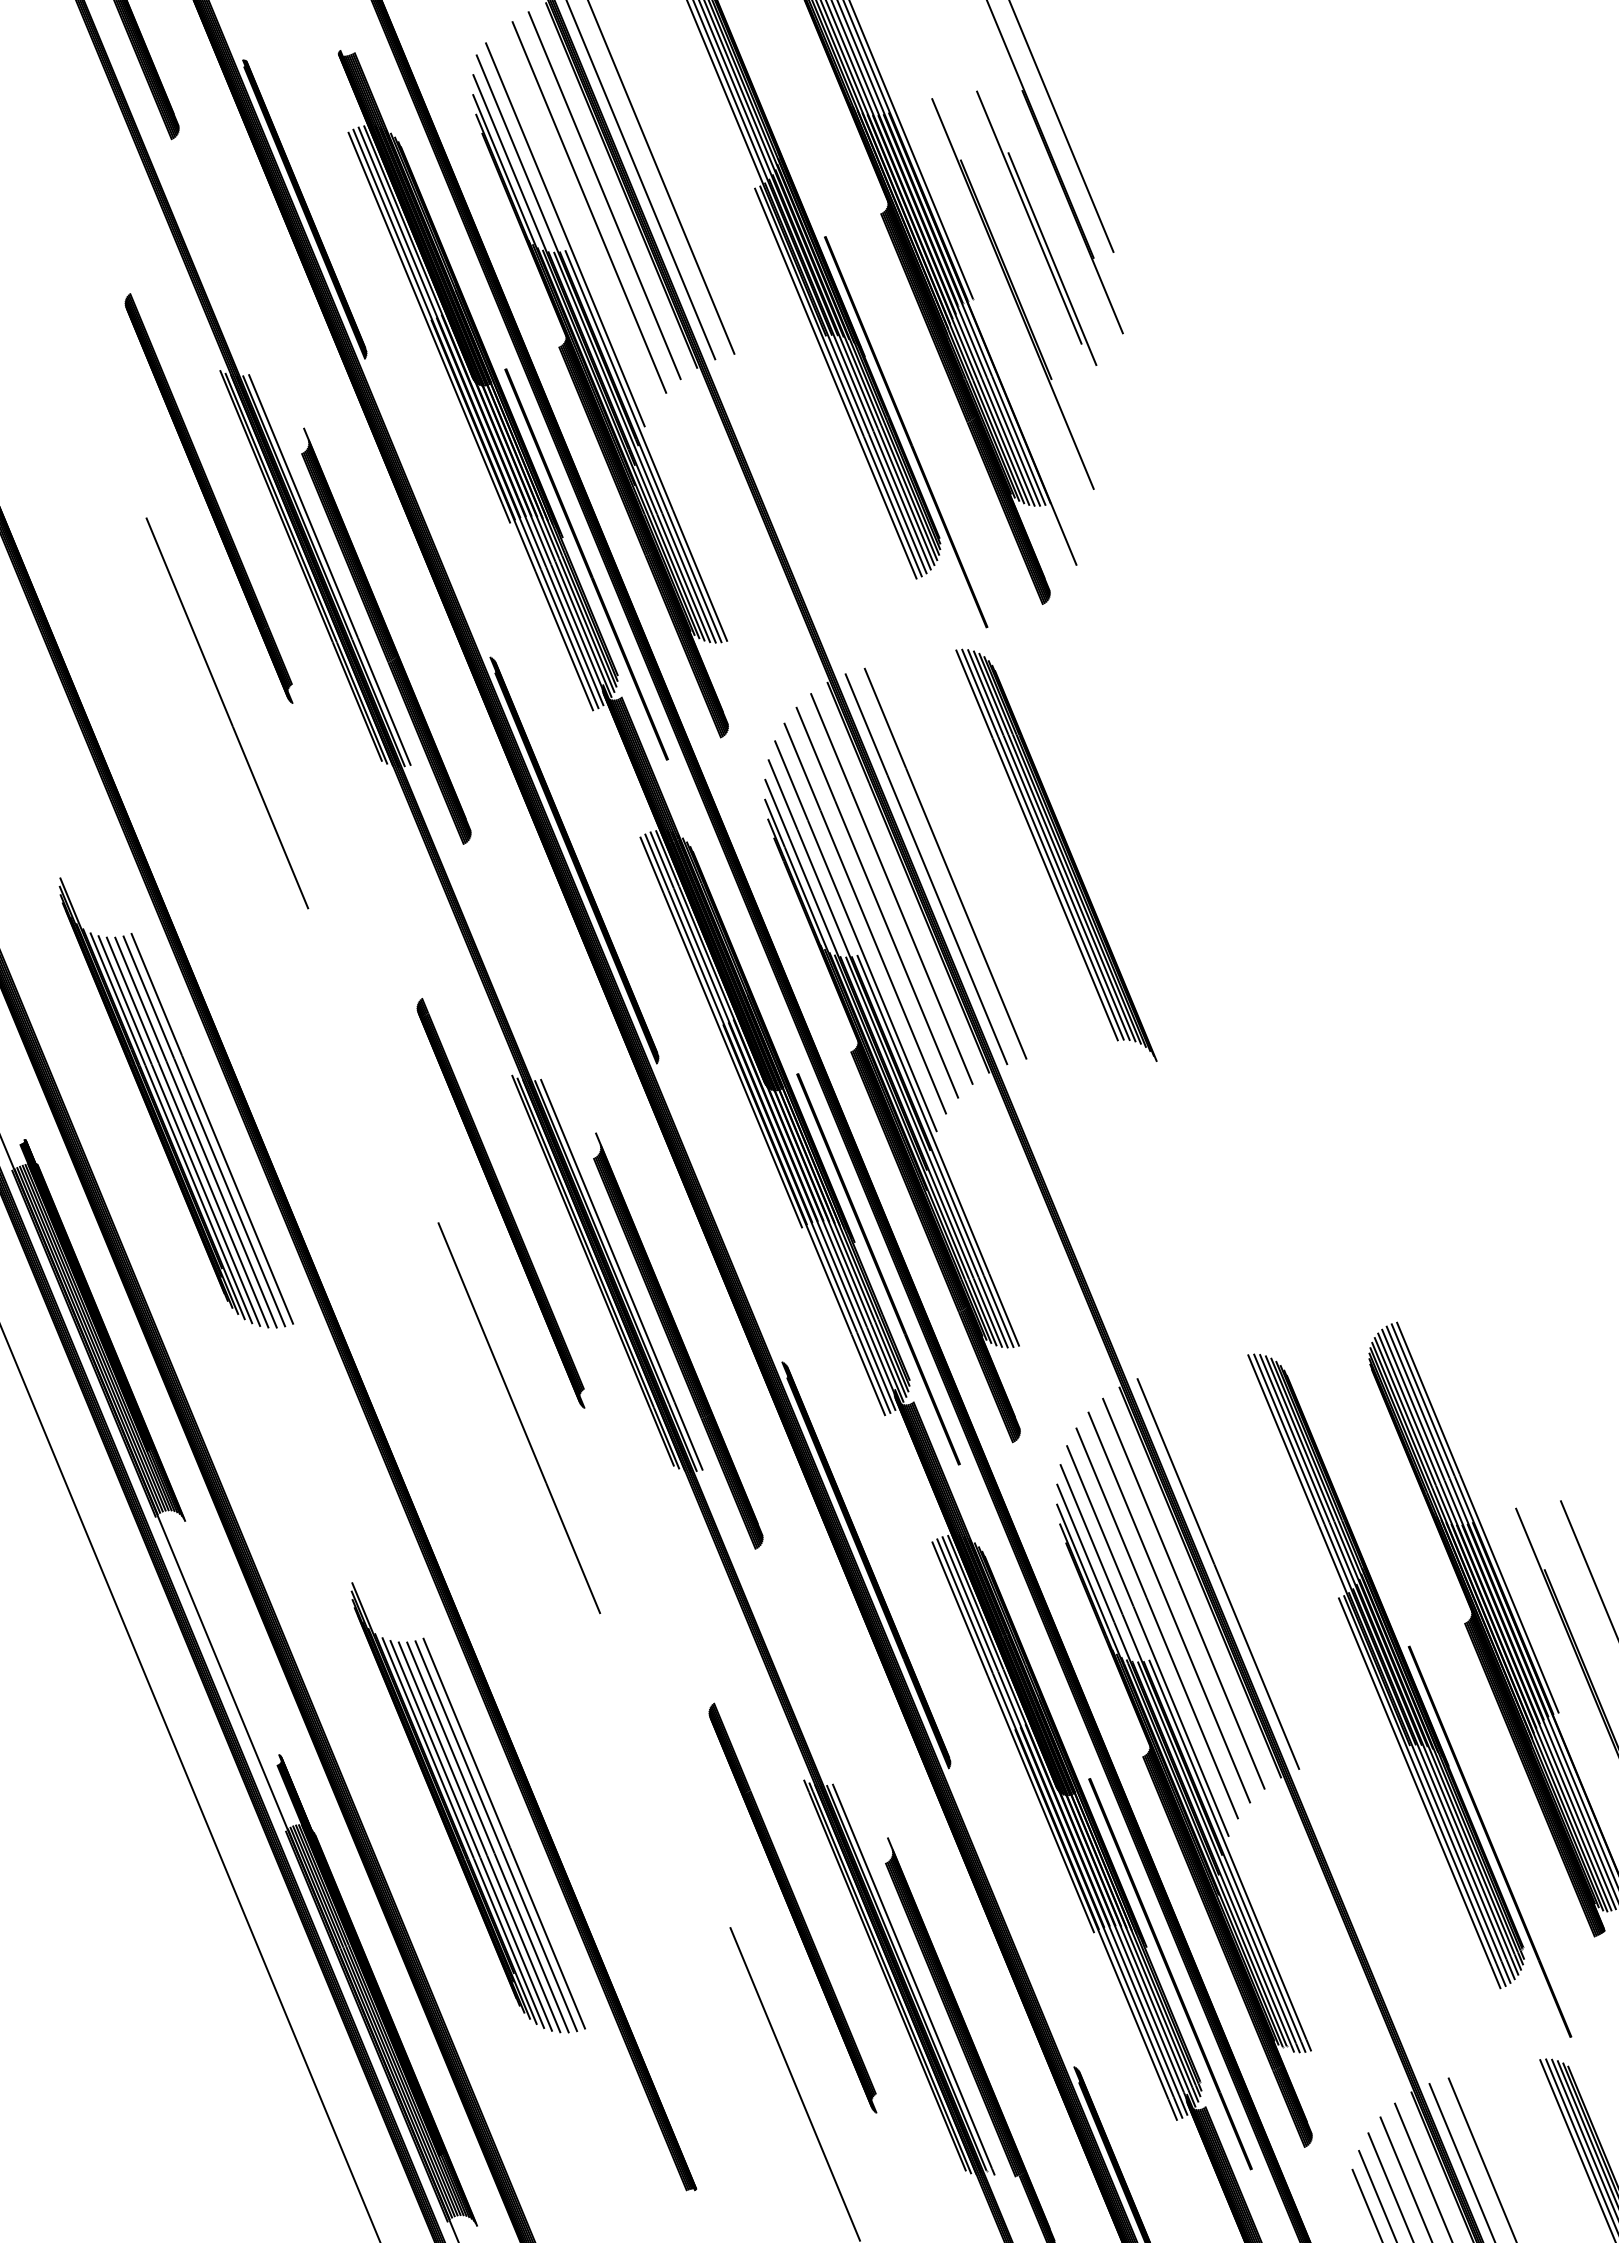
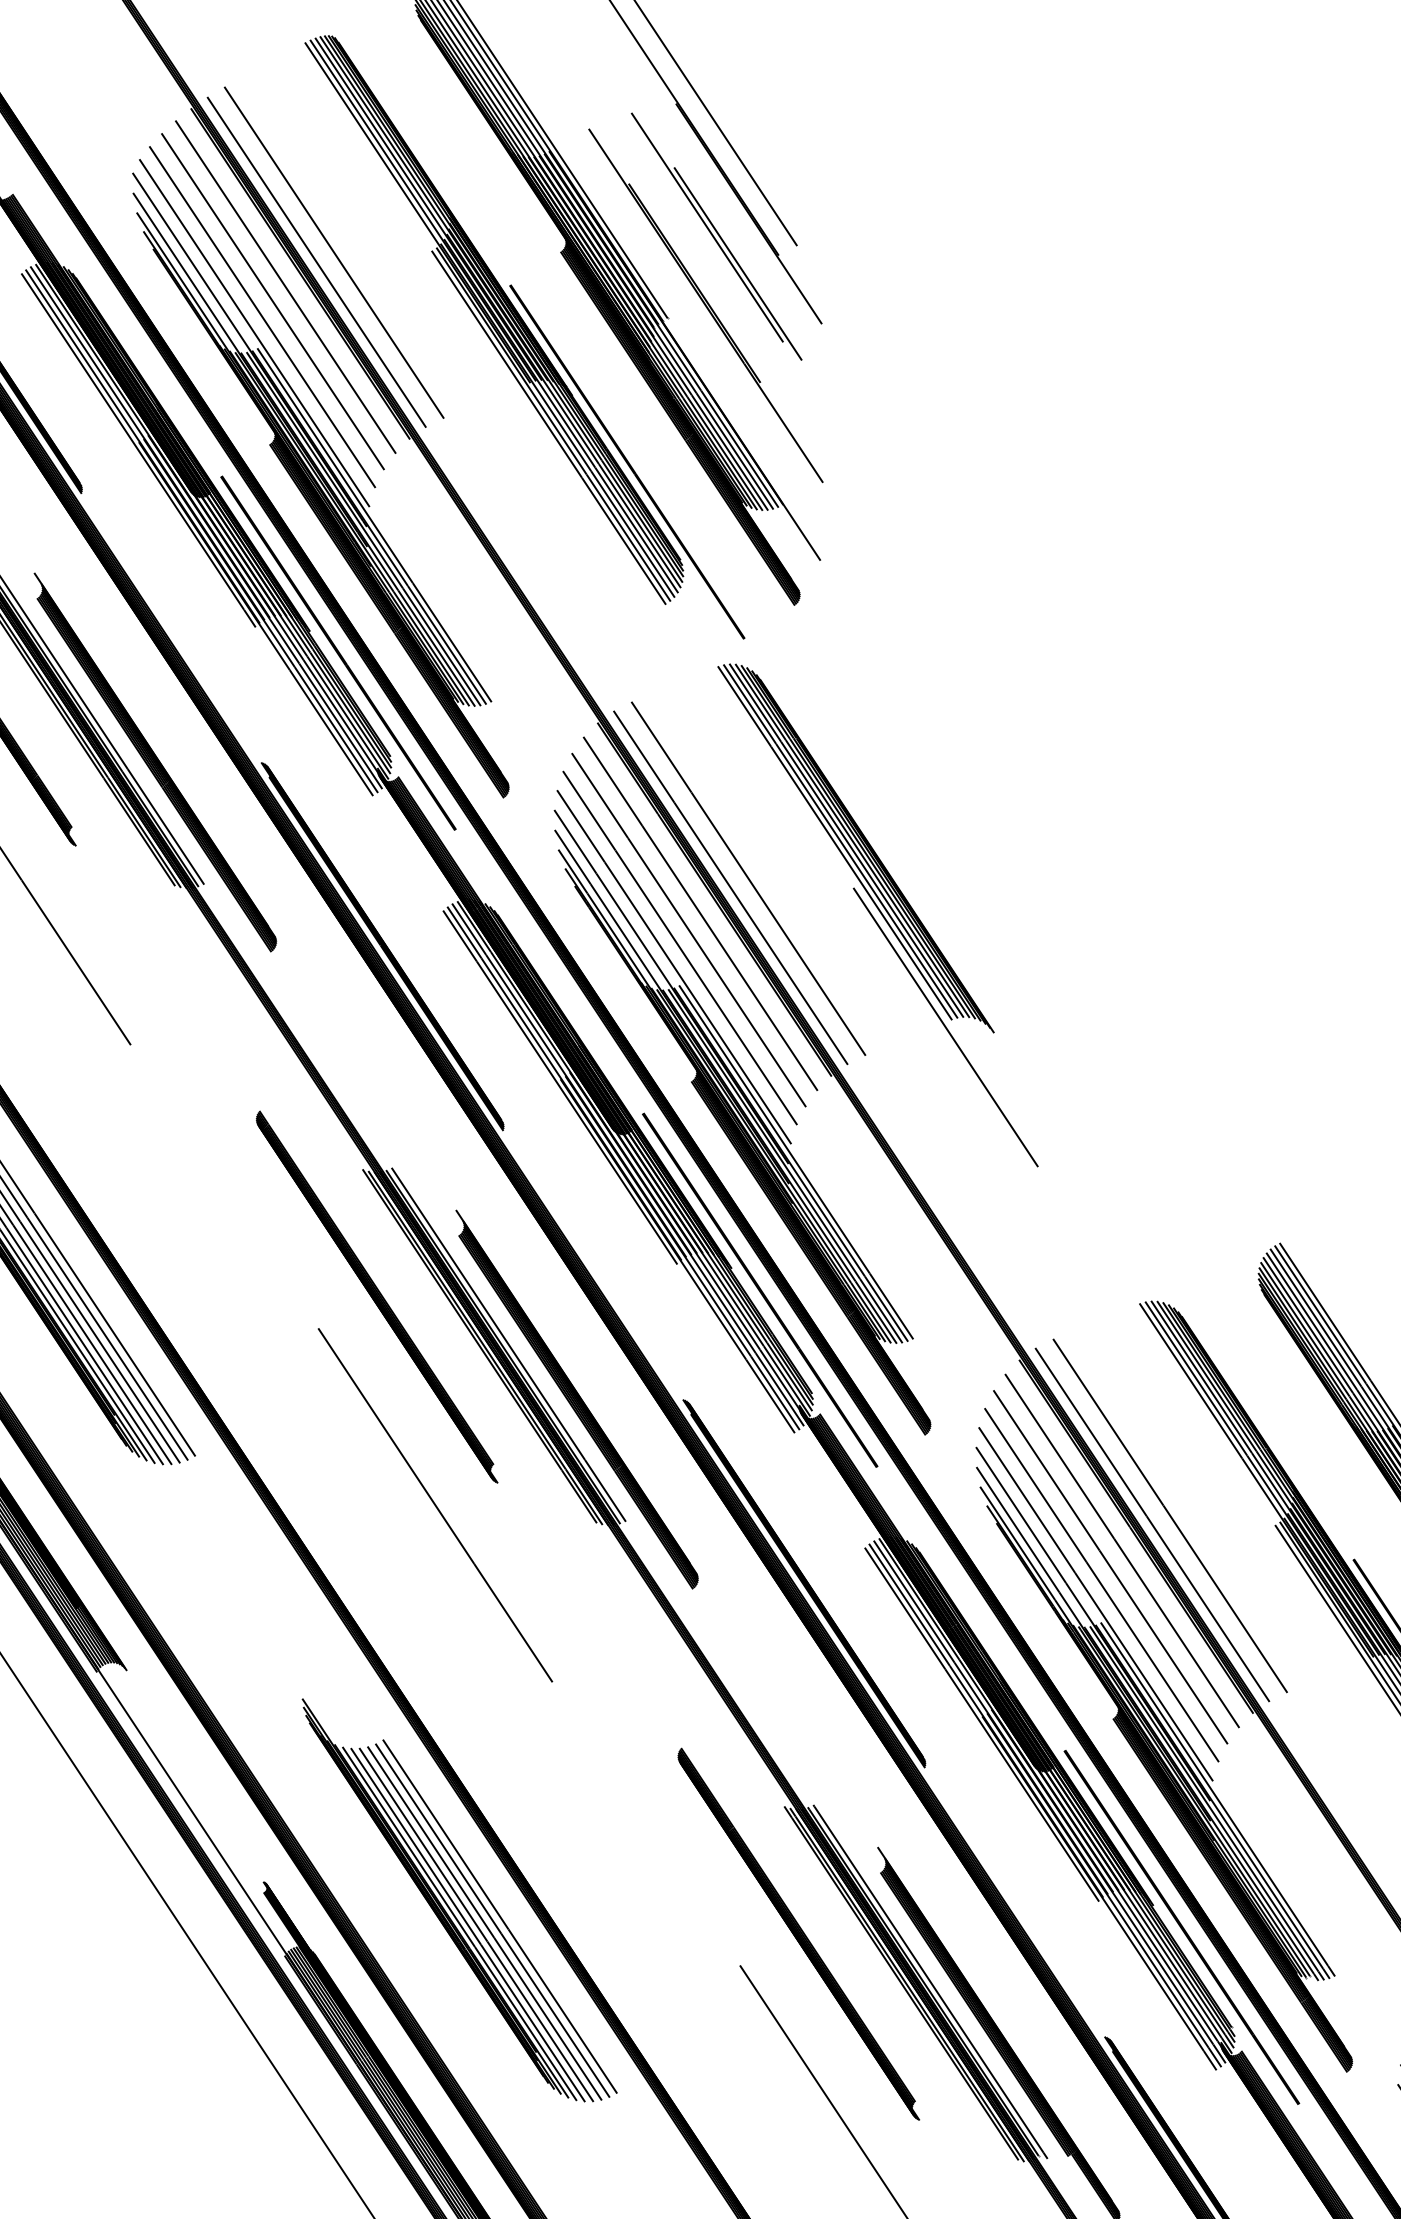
line: (575, 220) -> (261, 317), added
line: (1110, 1046) -> (945, 1026), added
line: (1237, 1568) -> (1170, 1515), added

